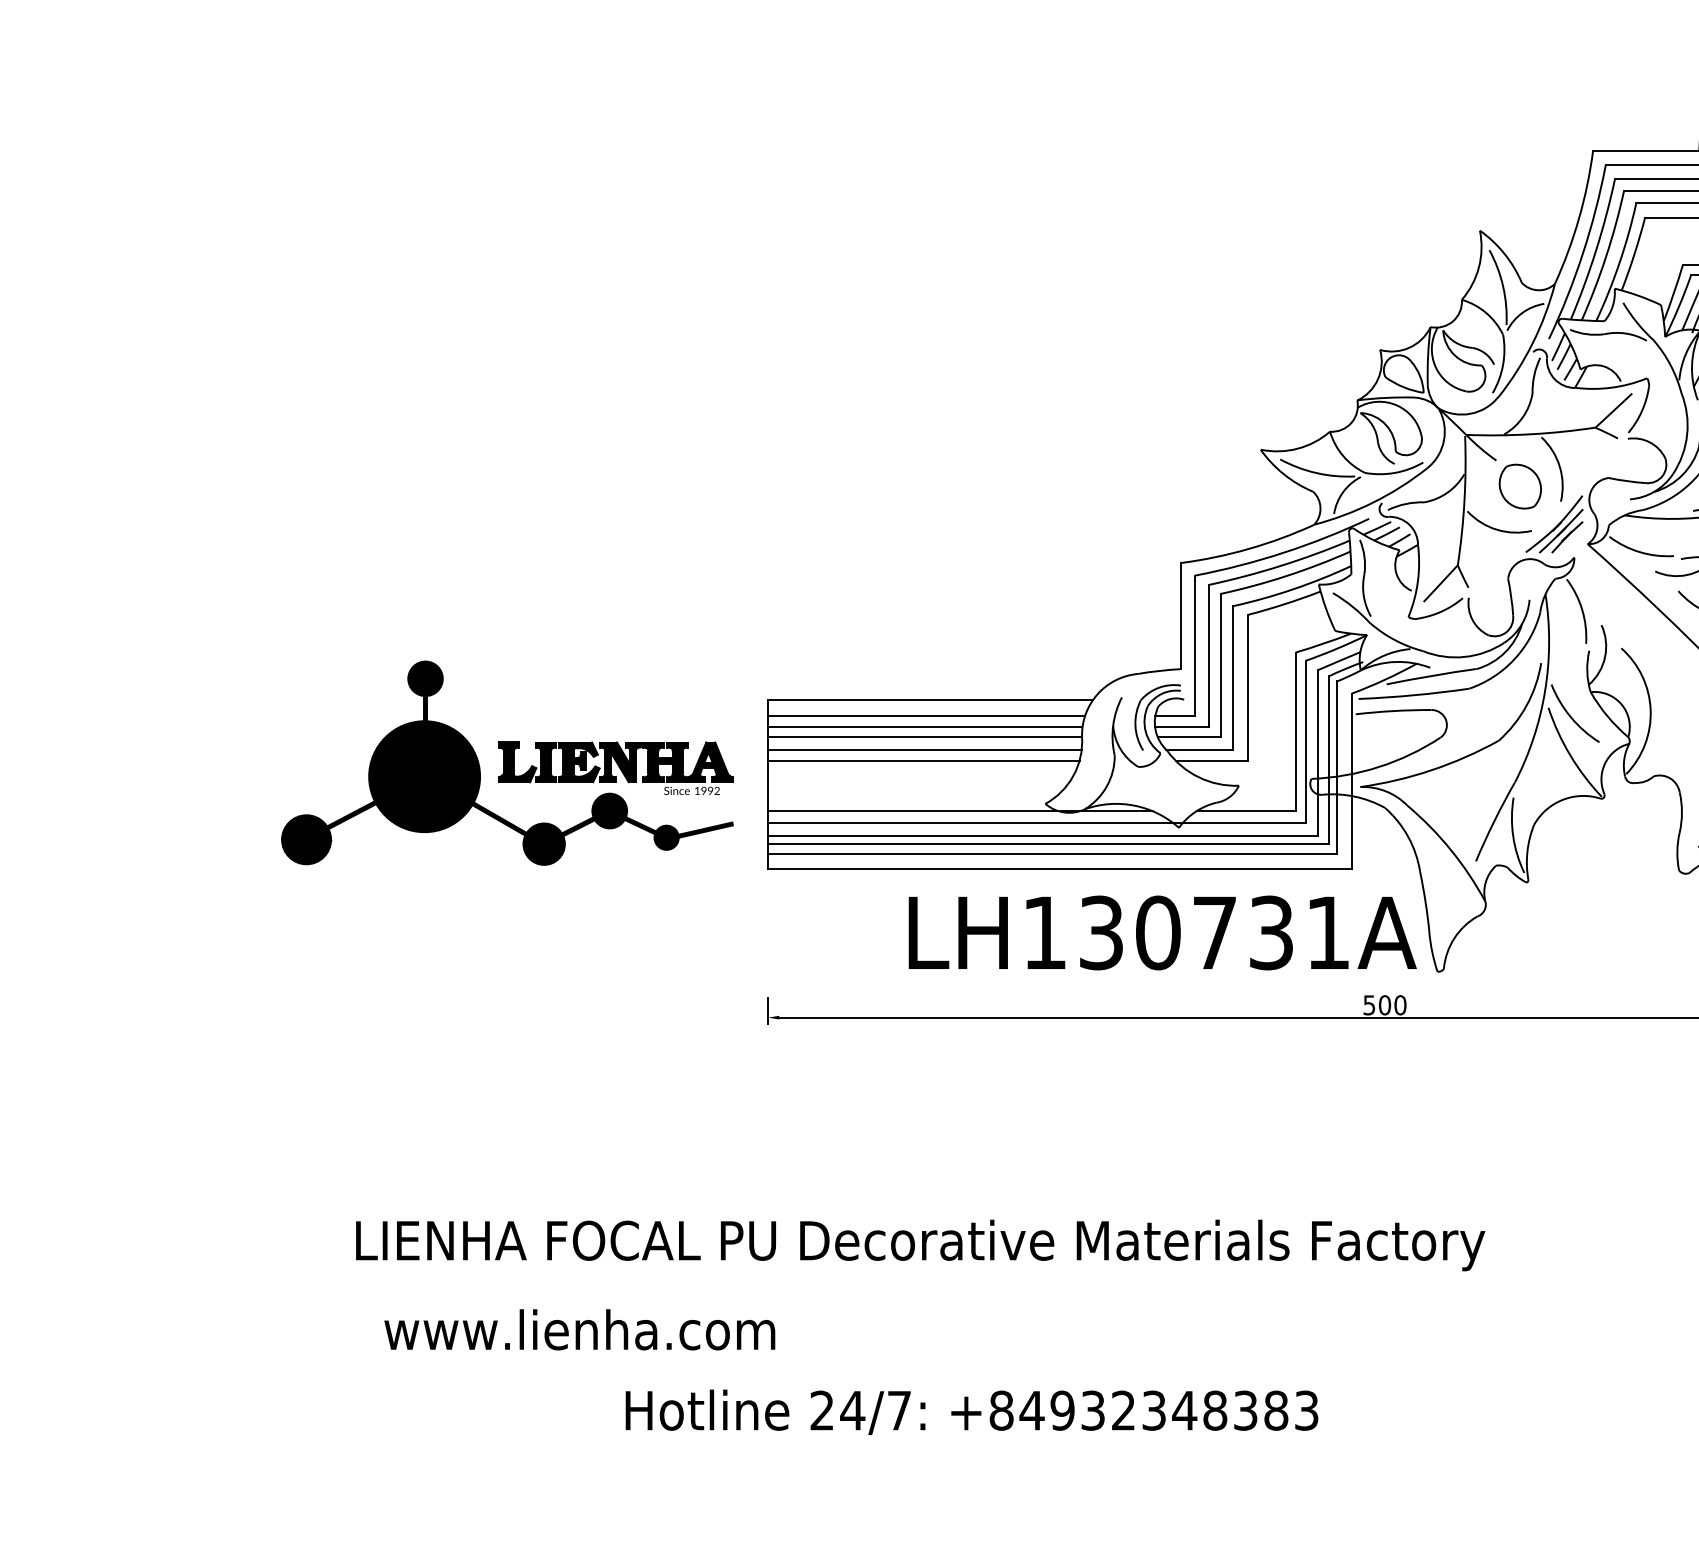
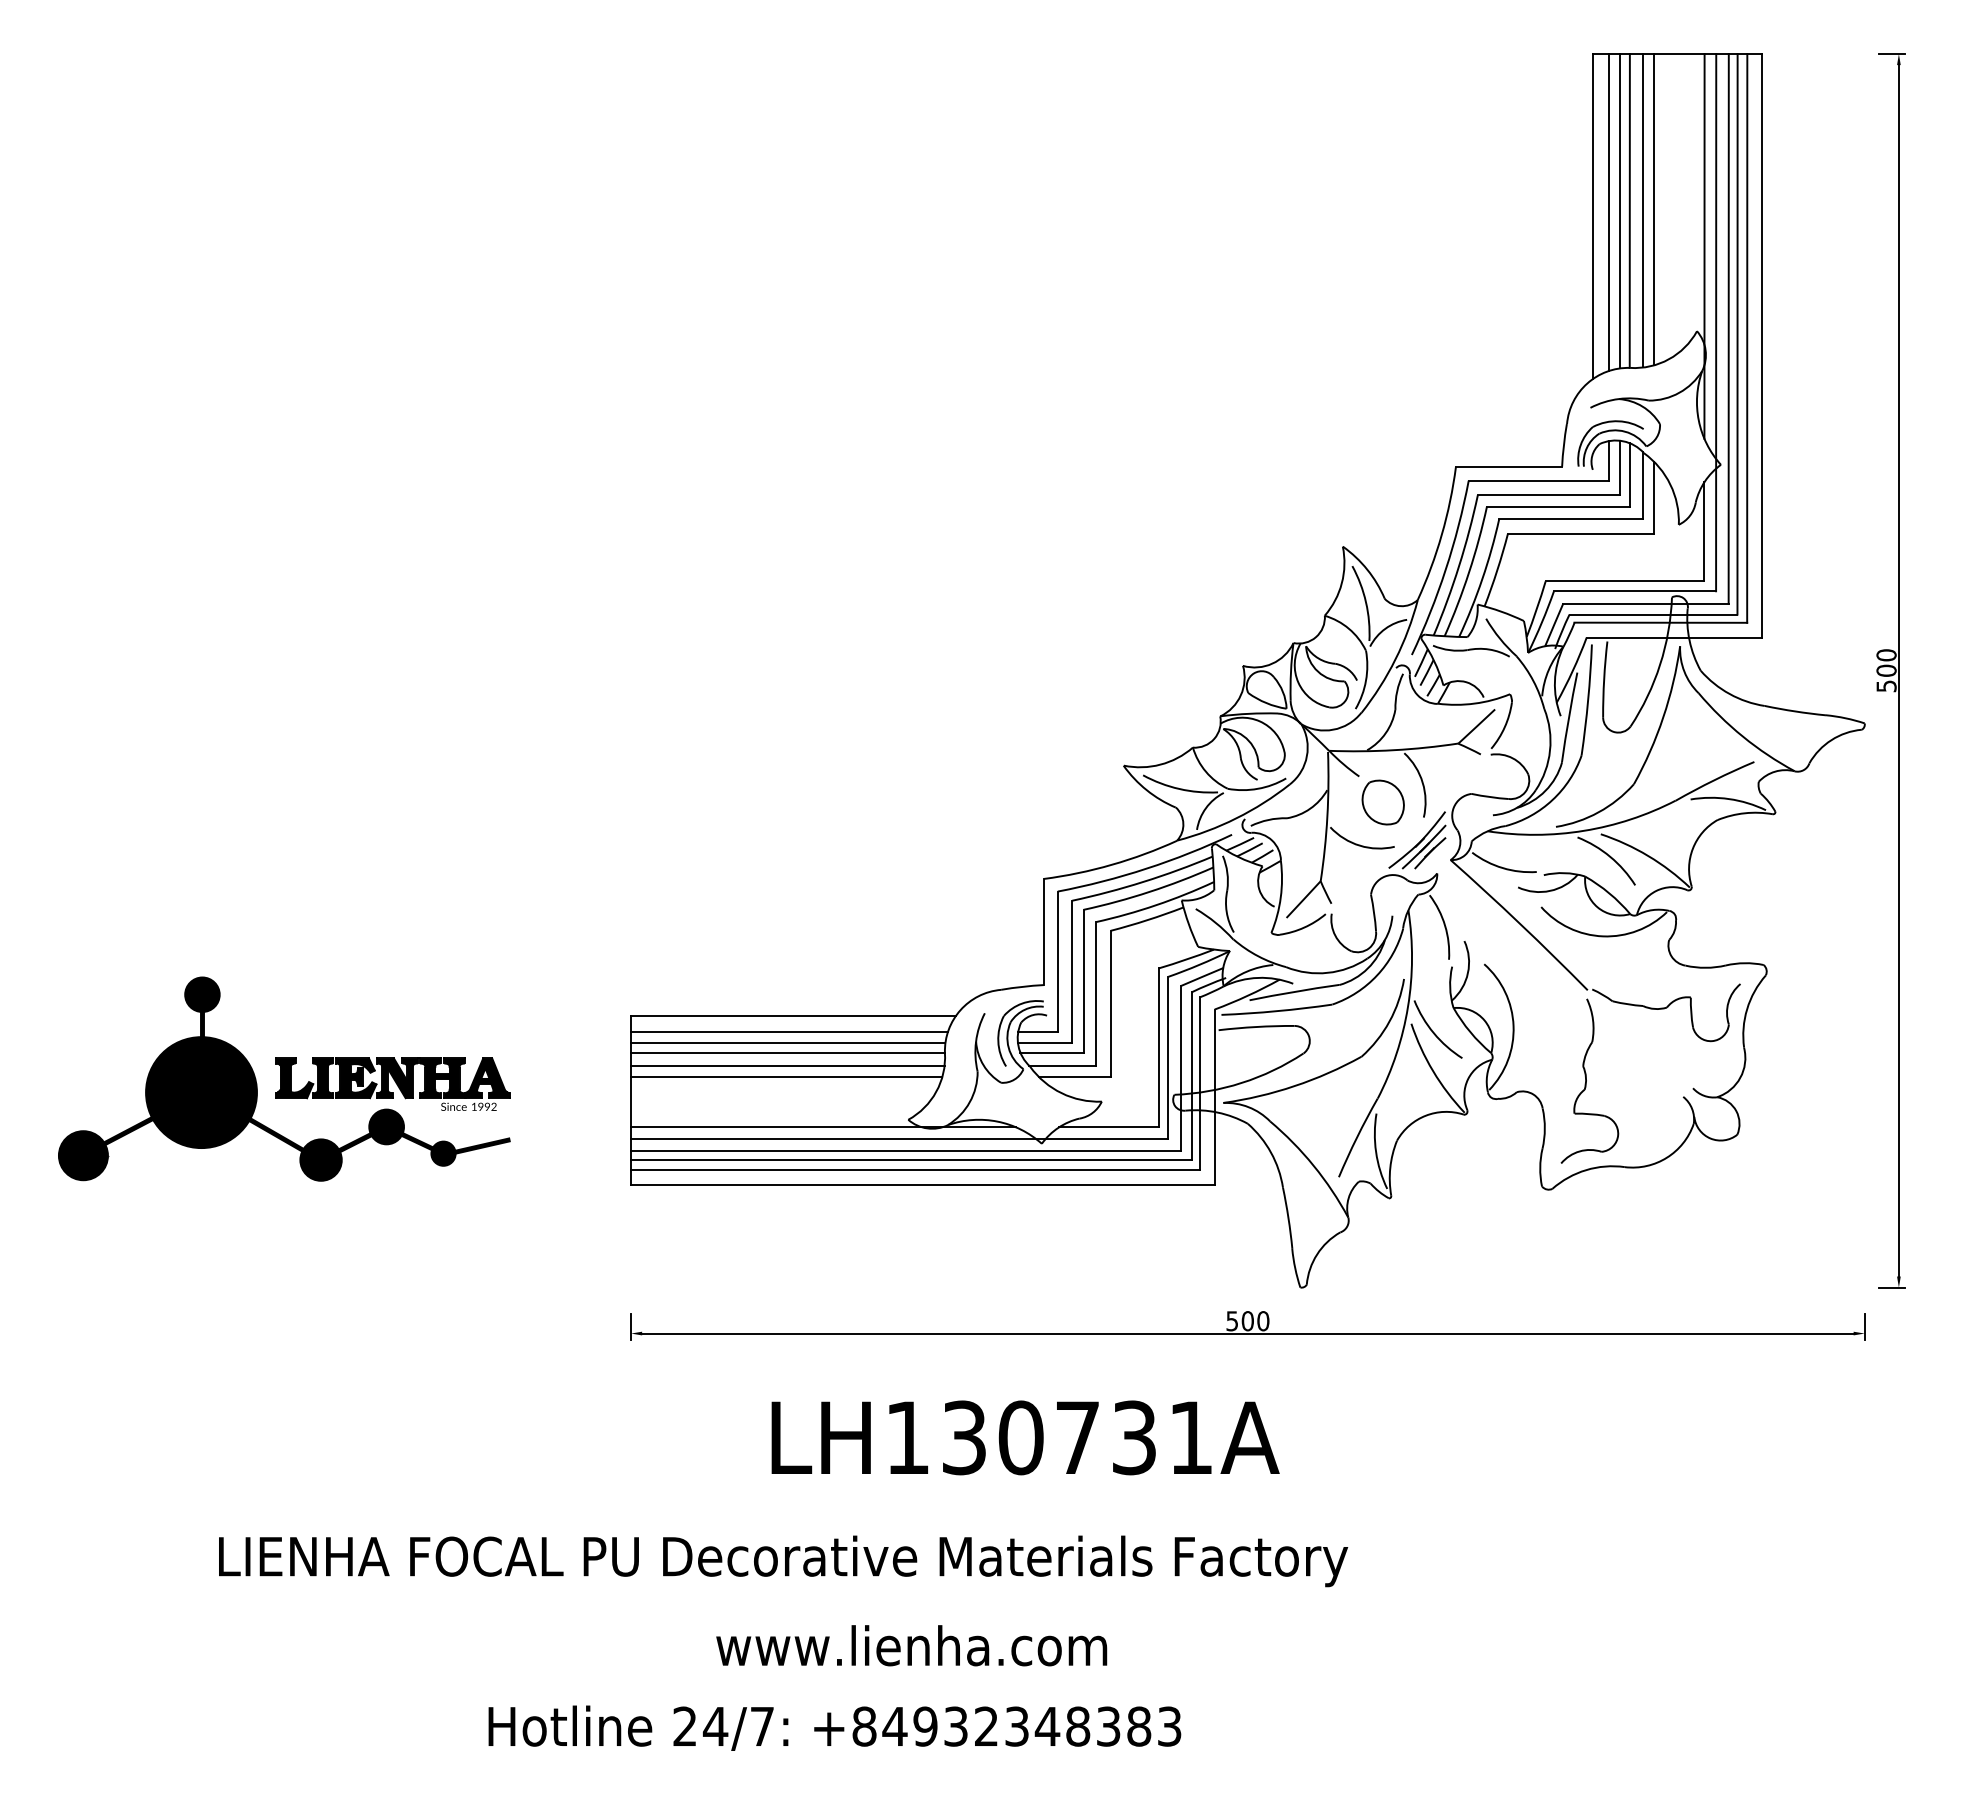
part: (507, 762) -> (284, 1078), moved
text: (1162, 932) -> (1025, 1437), moved
text: (579, 1329) -> (911, 1645), moved

